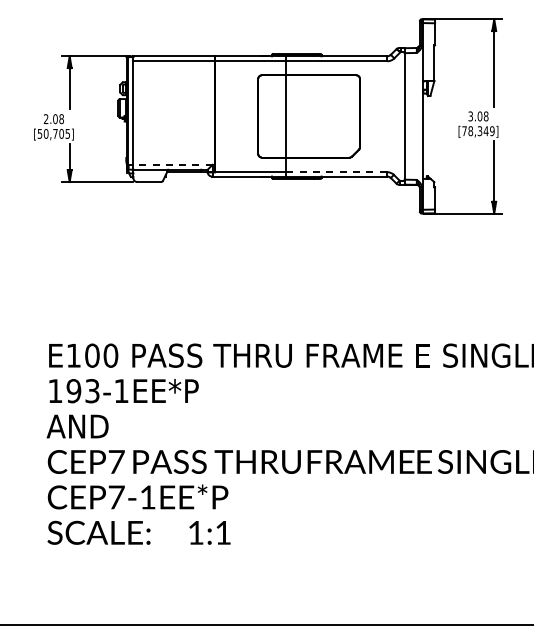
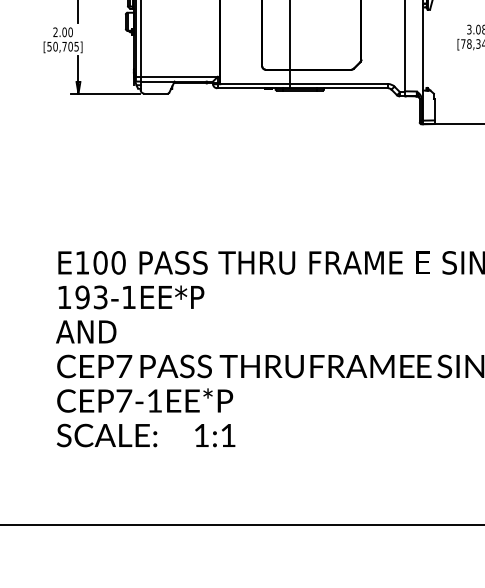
text: (61, 118) -> (70, 31), 2.08 -> 2.00
line: (170, 164) -> (176, 76), dashed -> solid
line: (337, 172) -> (339, 84), dashed -> solid

